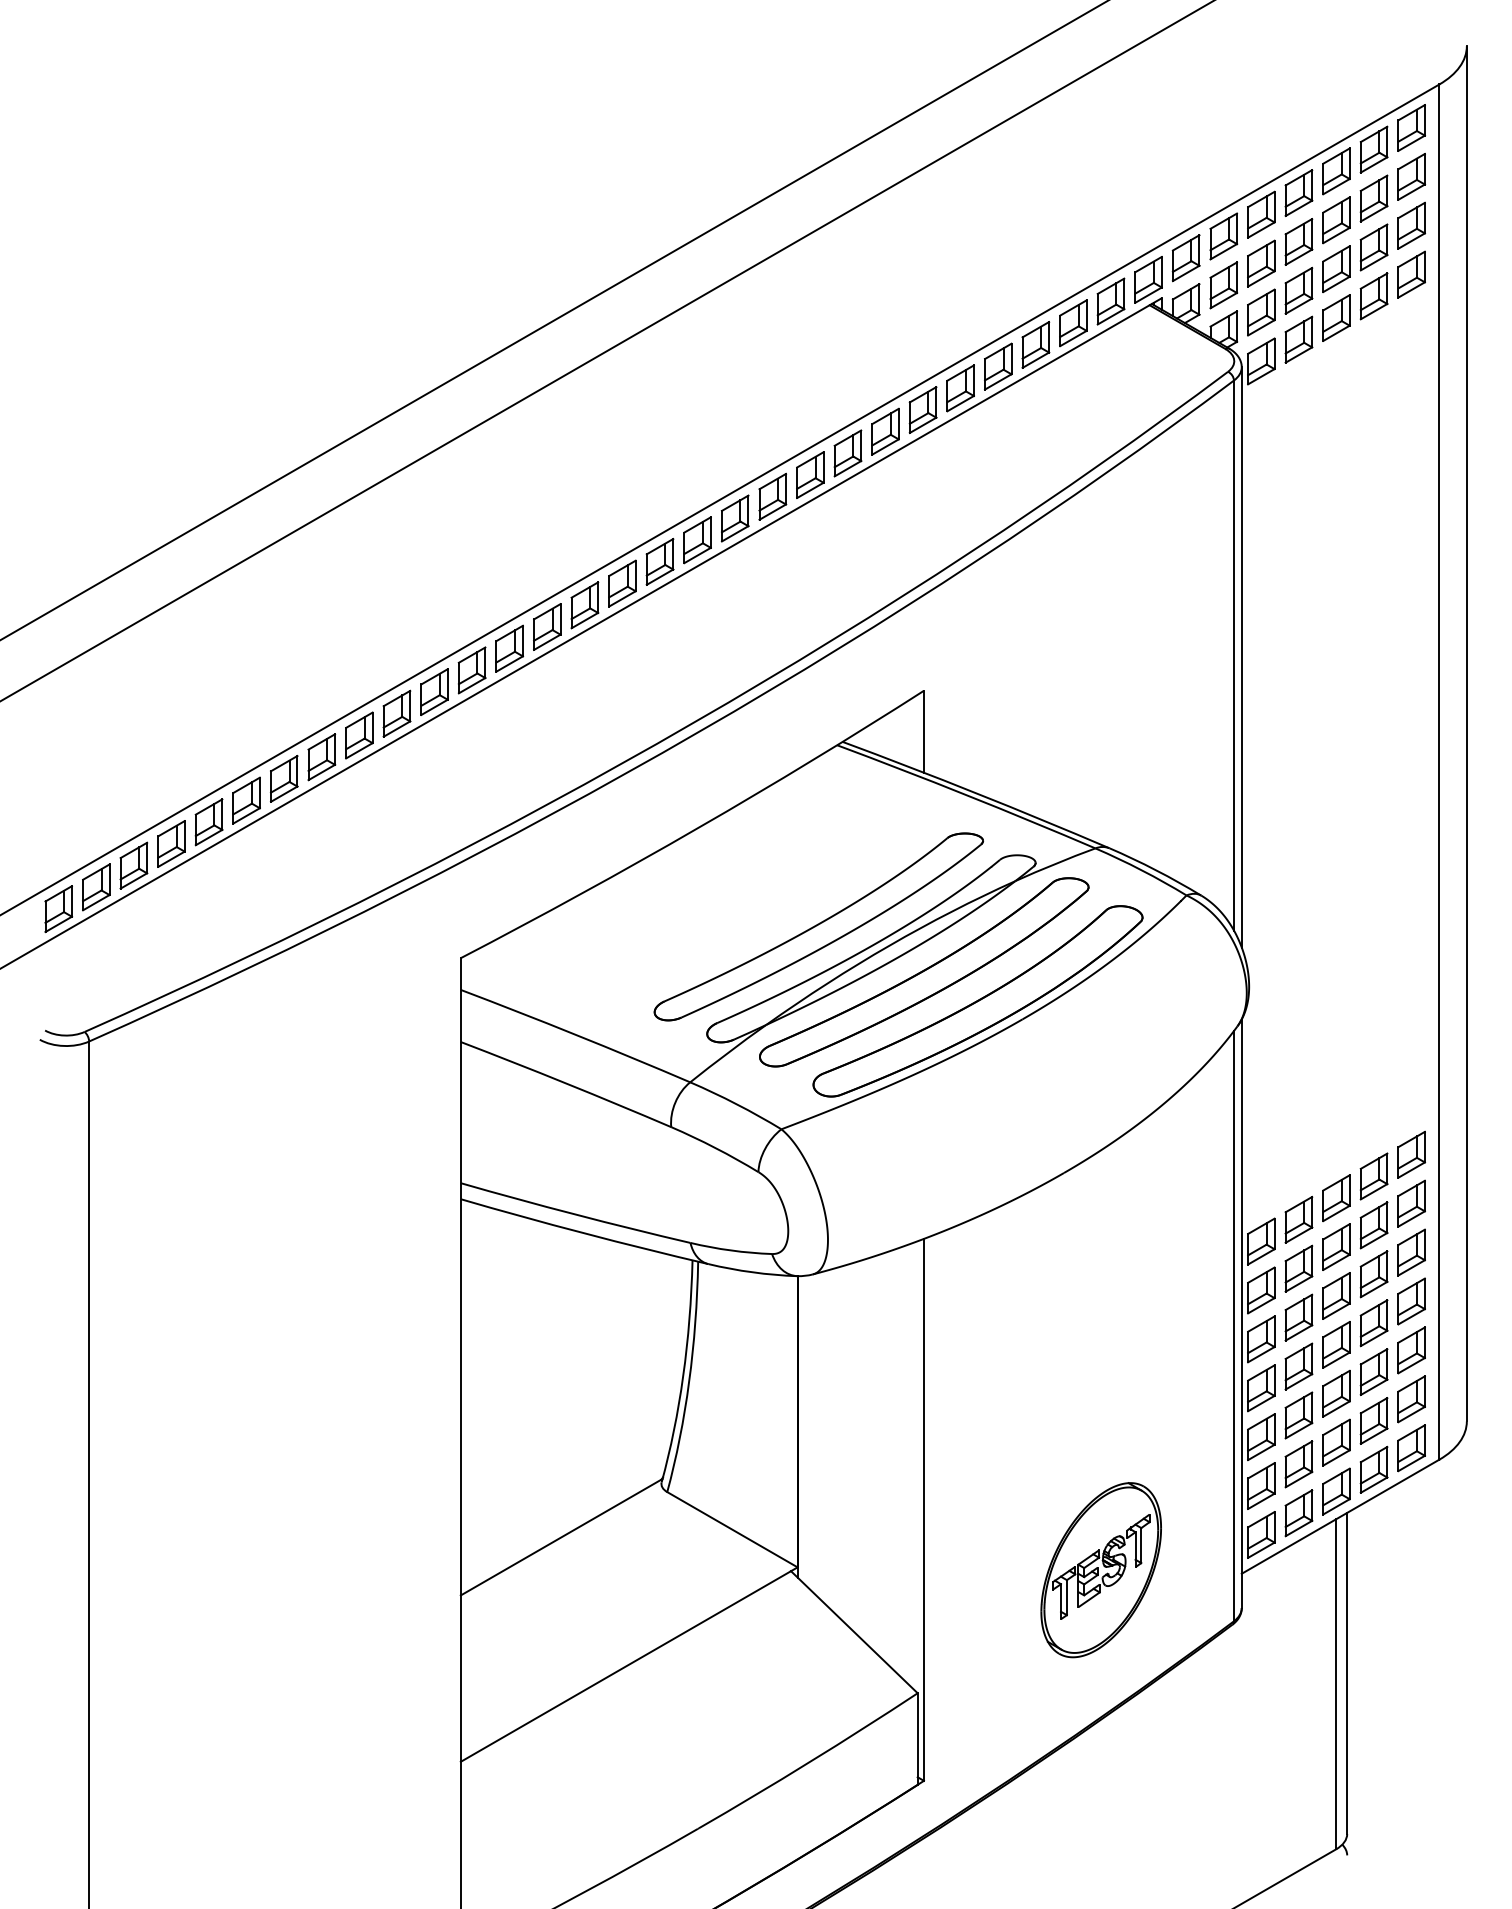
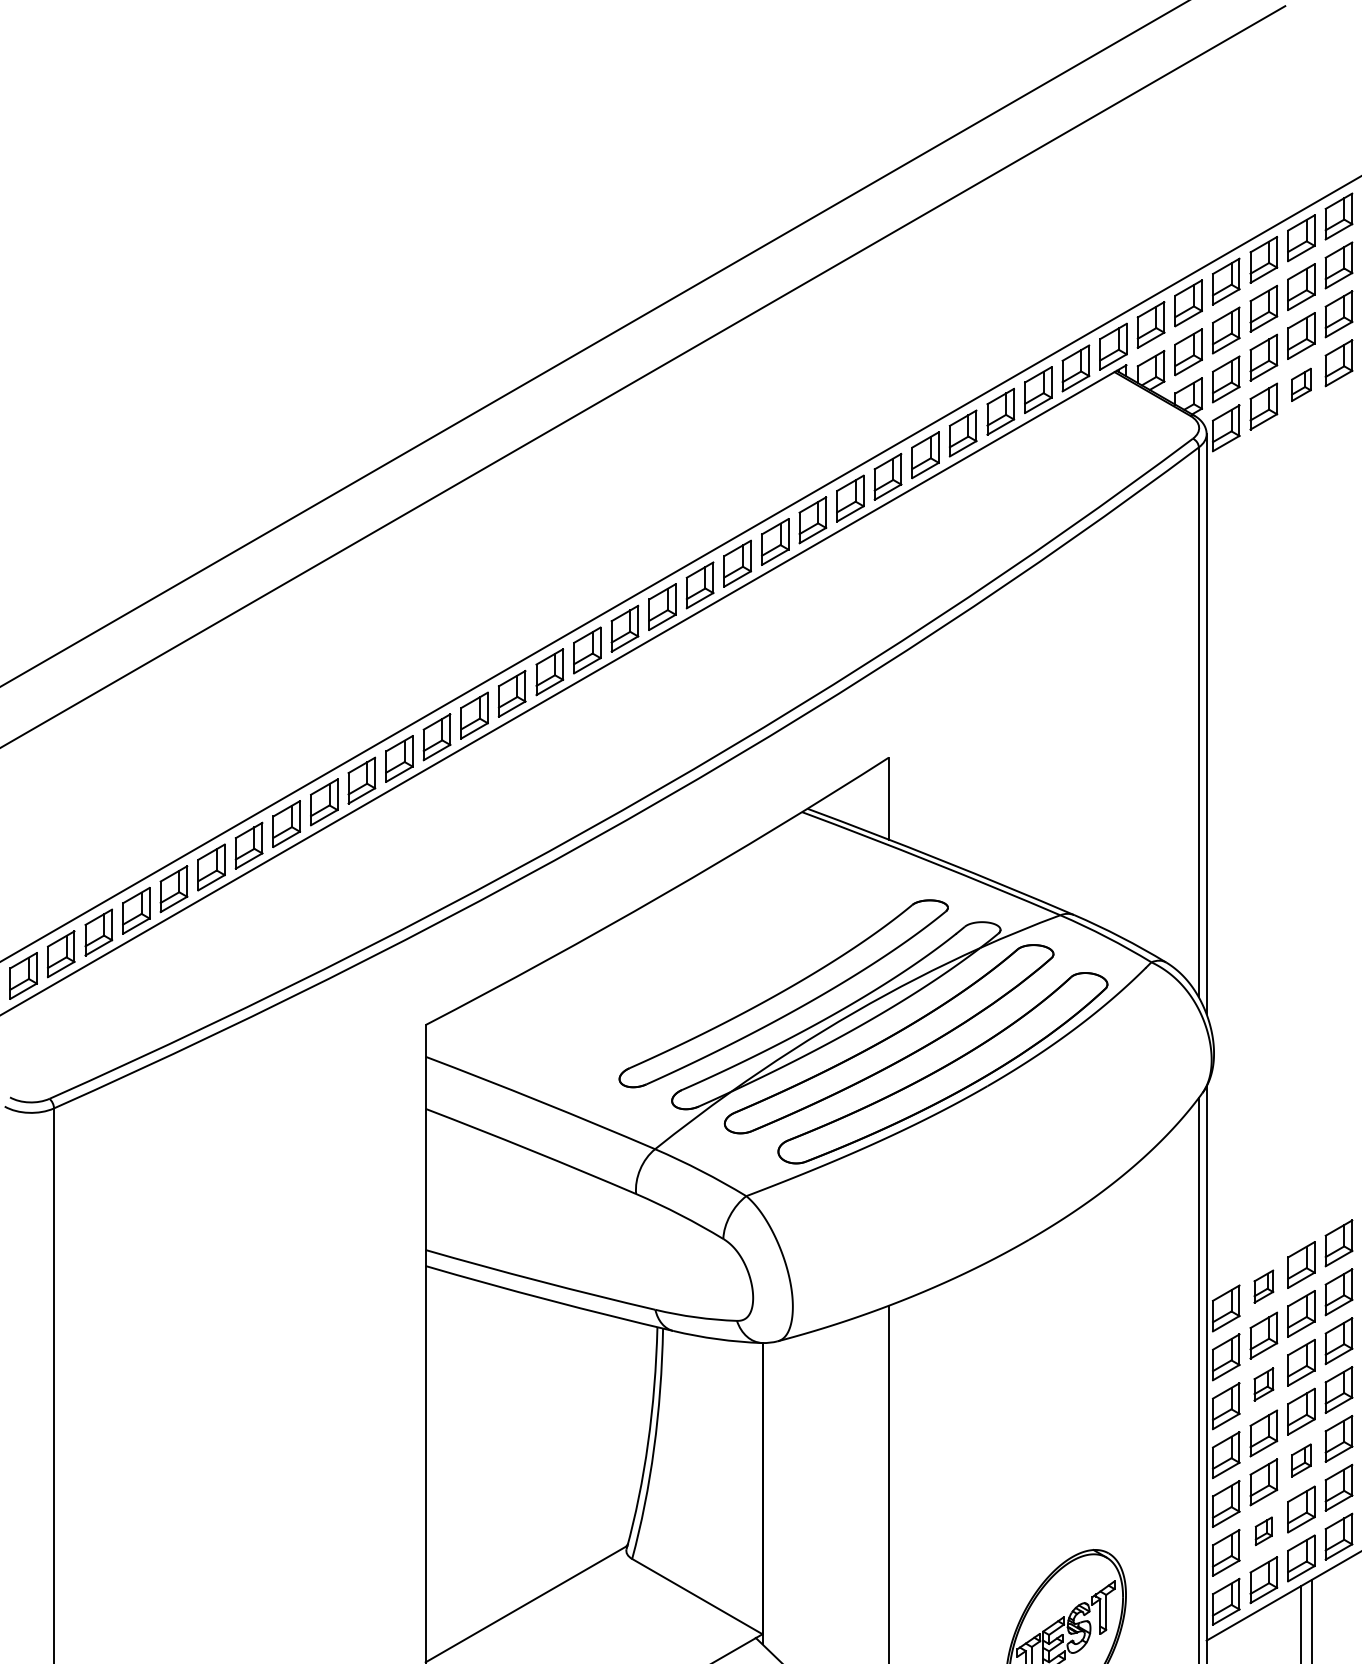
part: (1336, 317) -> (1301, 384), size x0.7
part: (1298, 1219) -> (1263, 1286), size x0.7
part: (1298, 1317) -> (1263, 1384), size x0.7
part: (1336, 1393) -> (1301, 1460), size x0.7
part: (1298, 1464) -> (1263, 1531), size x0.6

